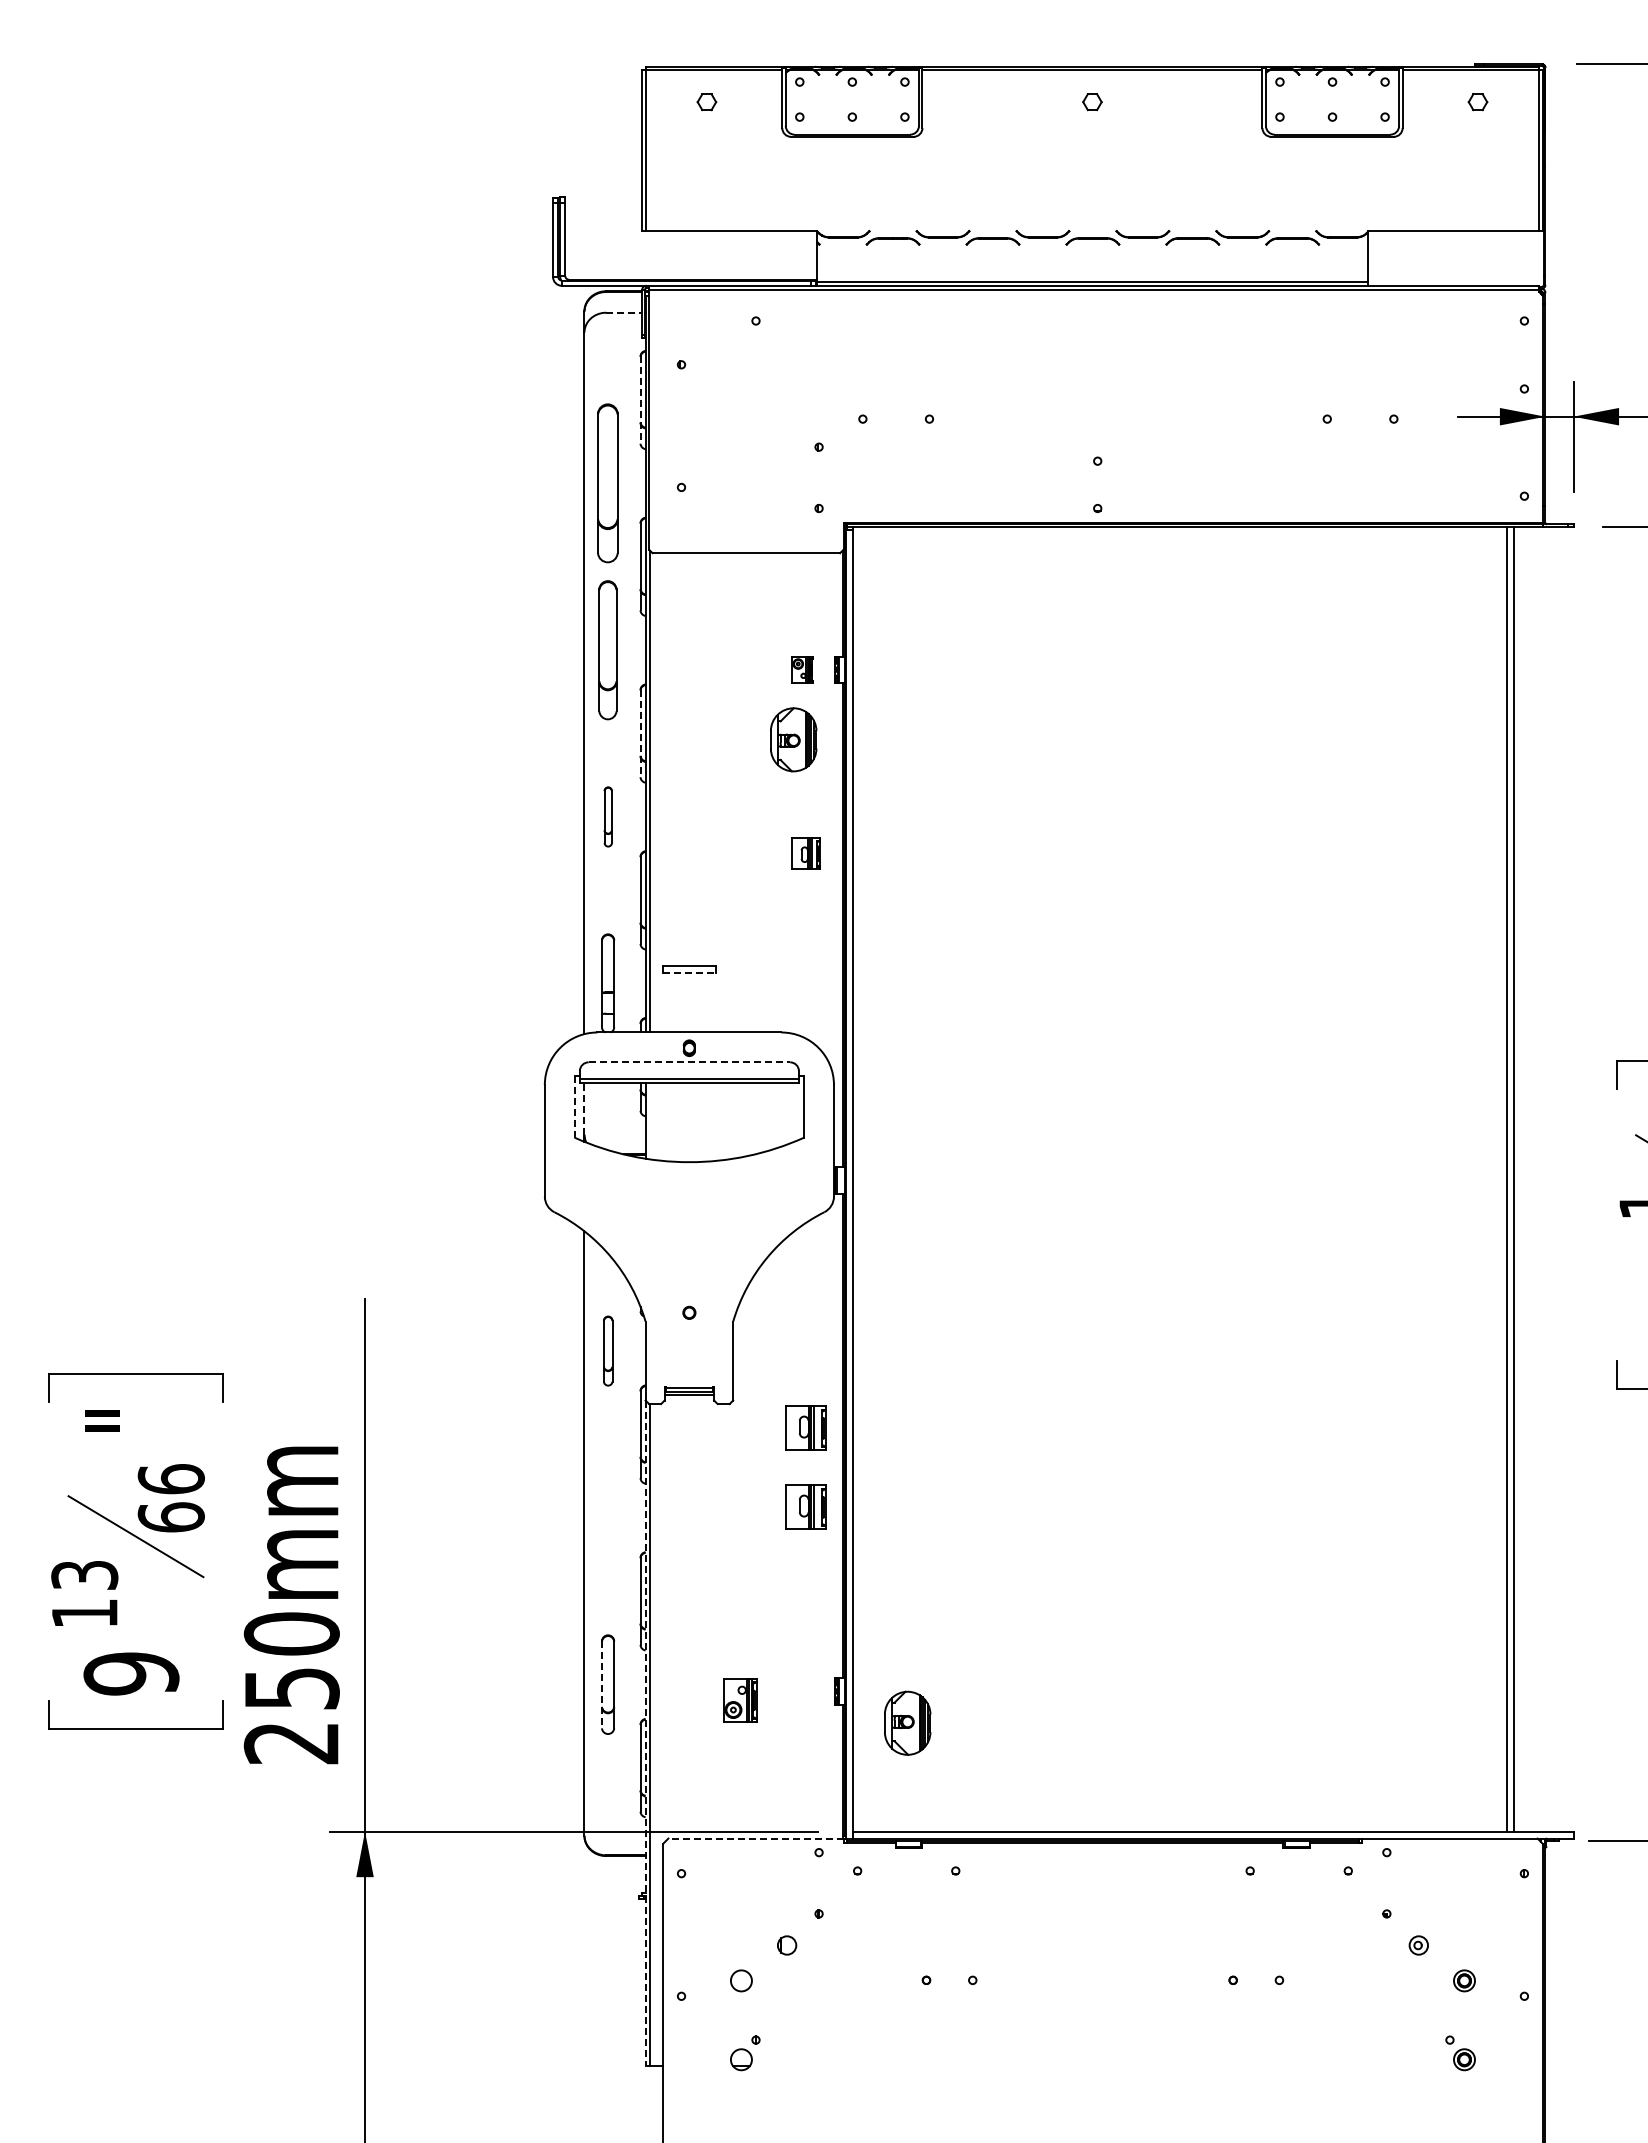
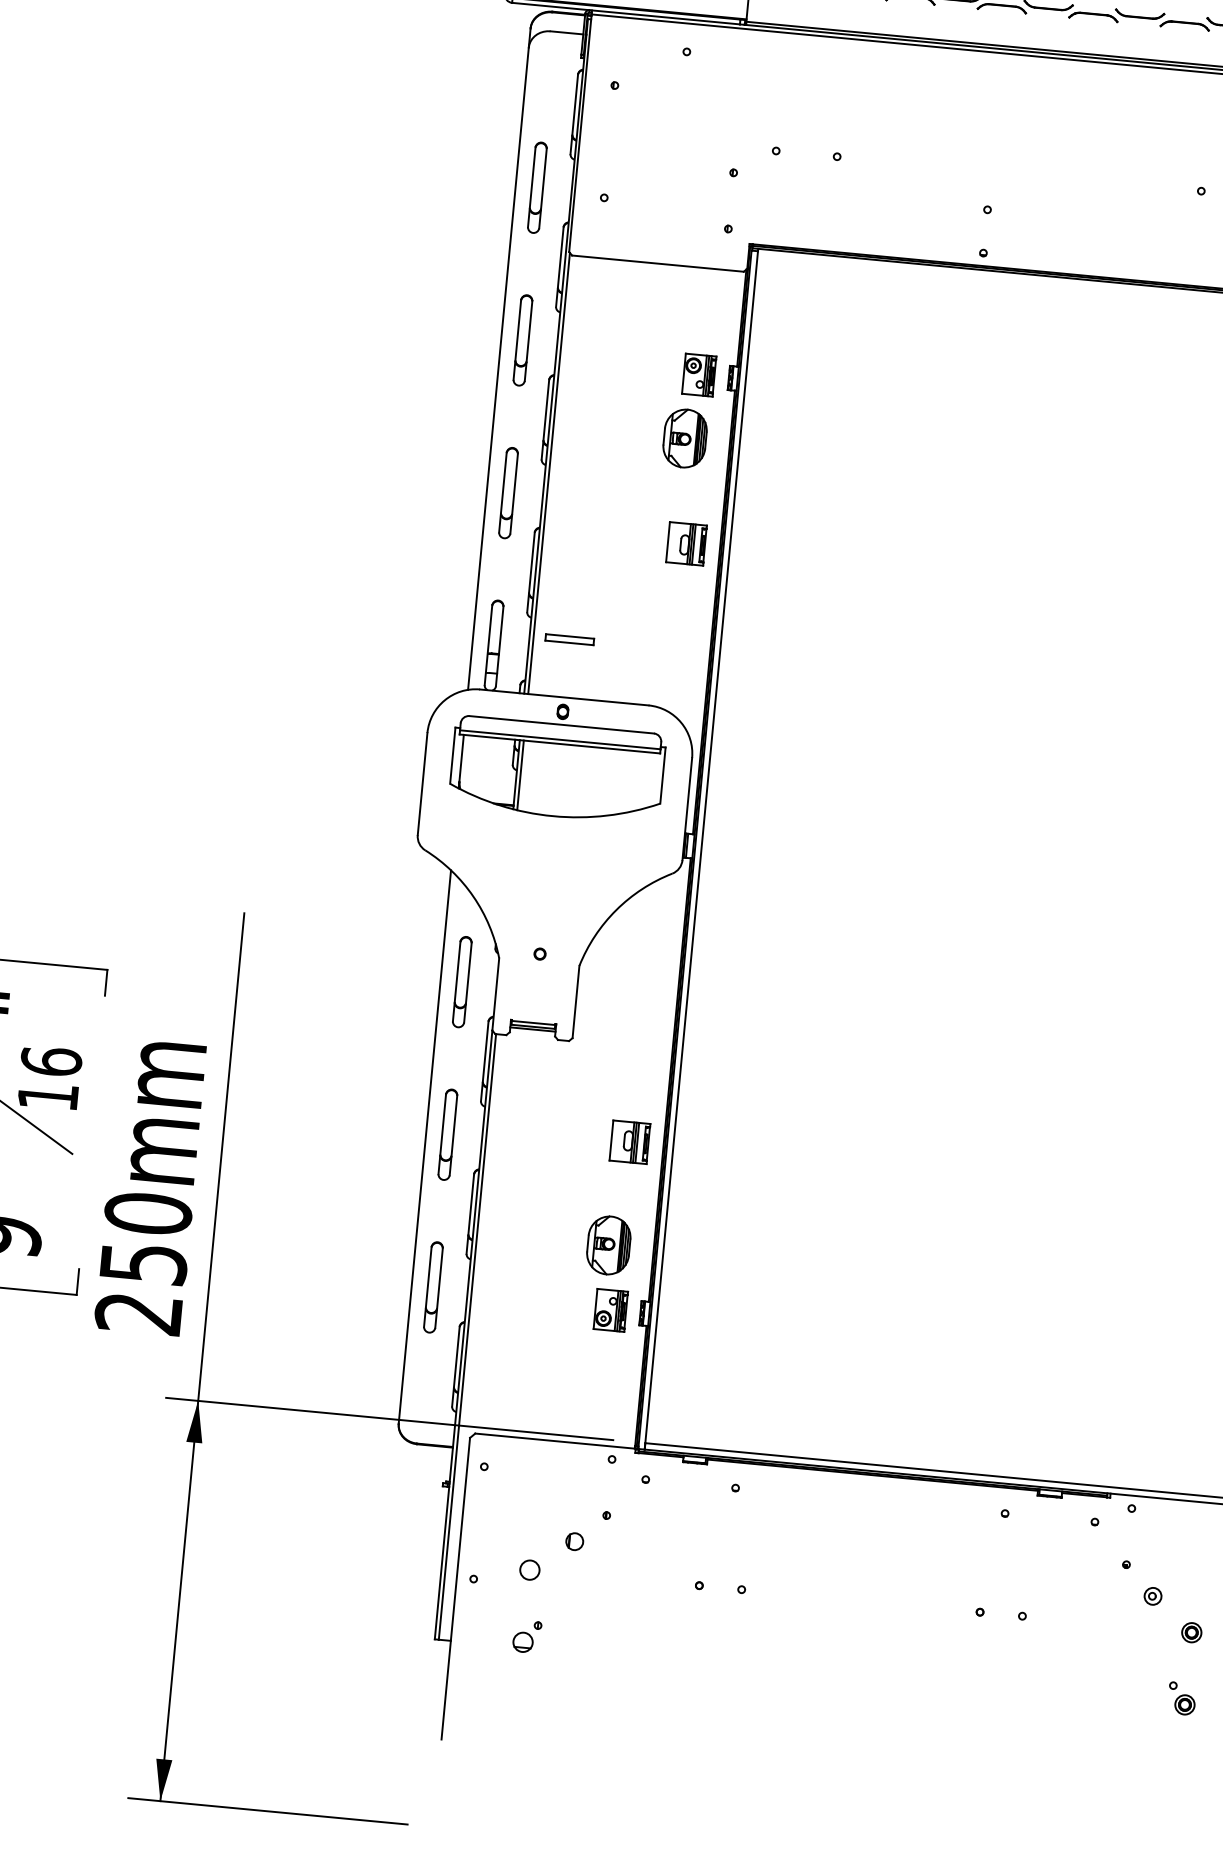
line: (624, 312) -> (567, 32), dashed -> solid
line: (640, 400) -> (574, 114), dashed -> solid
part: (608, 483) -> (537, 187), size x0.62
part: (608, 649) -> (523, 339), size x0.71
part: (802, 669) -> (699, 374), size x1.67
line: (640, 733) -> (545, 419), dashed -> solid
part: (608, 816) -> (508, 492), size x1.67
part: (805, 853) -> (686, 543), size x1.43
line: (689, 972) -> (569, 642), dashed -> solid
line: (689, 1062) -> (561, 724), dashed -> solid
line: (574, 1106) -> (452, 755), dashed -> solid
line: (584, 1108) -> (461, 757), dashed -> solid
line: (649, 1121) -> (520, 775), added
part: (608, 1350) -> (462, 981), size x1.43
part: (805, 1427) -> (636, 1069), removed
text: (170, 1517) -> (47, 1096), 66 -> 16
part: (608, 1517) -> (448, 1134), added
line: (601, 1684) -> (427, 1286), dashed -> solid
part: (740, 1700) -> (610, 1310), moved
part: (907, 1722) -> (608, 1244), moved
line: (645, 1733) -> (463, 1335), dashed -> solid
line: (756, 1838) -> (556, 1441), dashed -> solid

